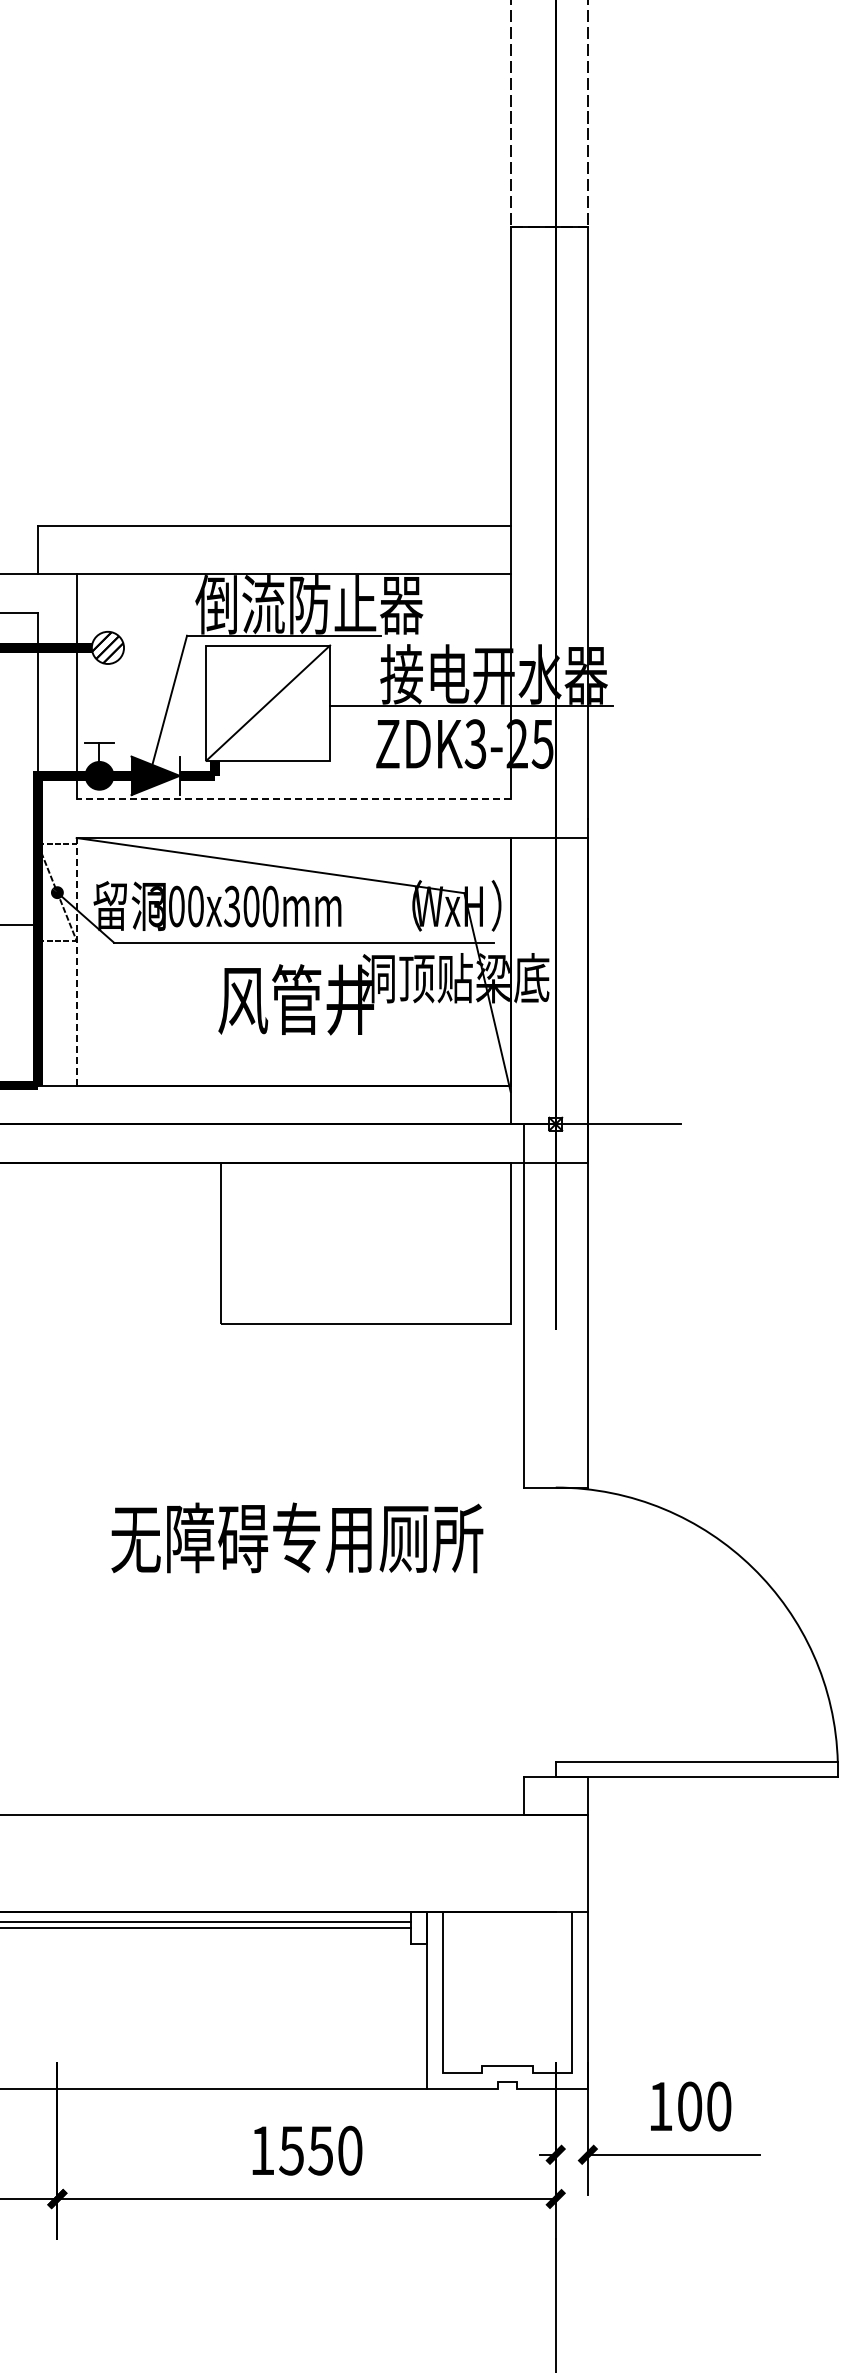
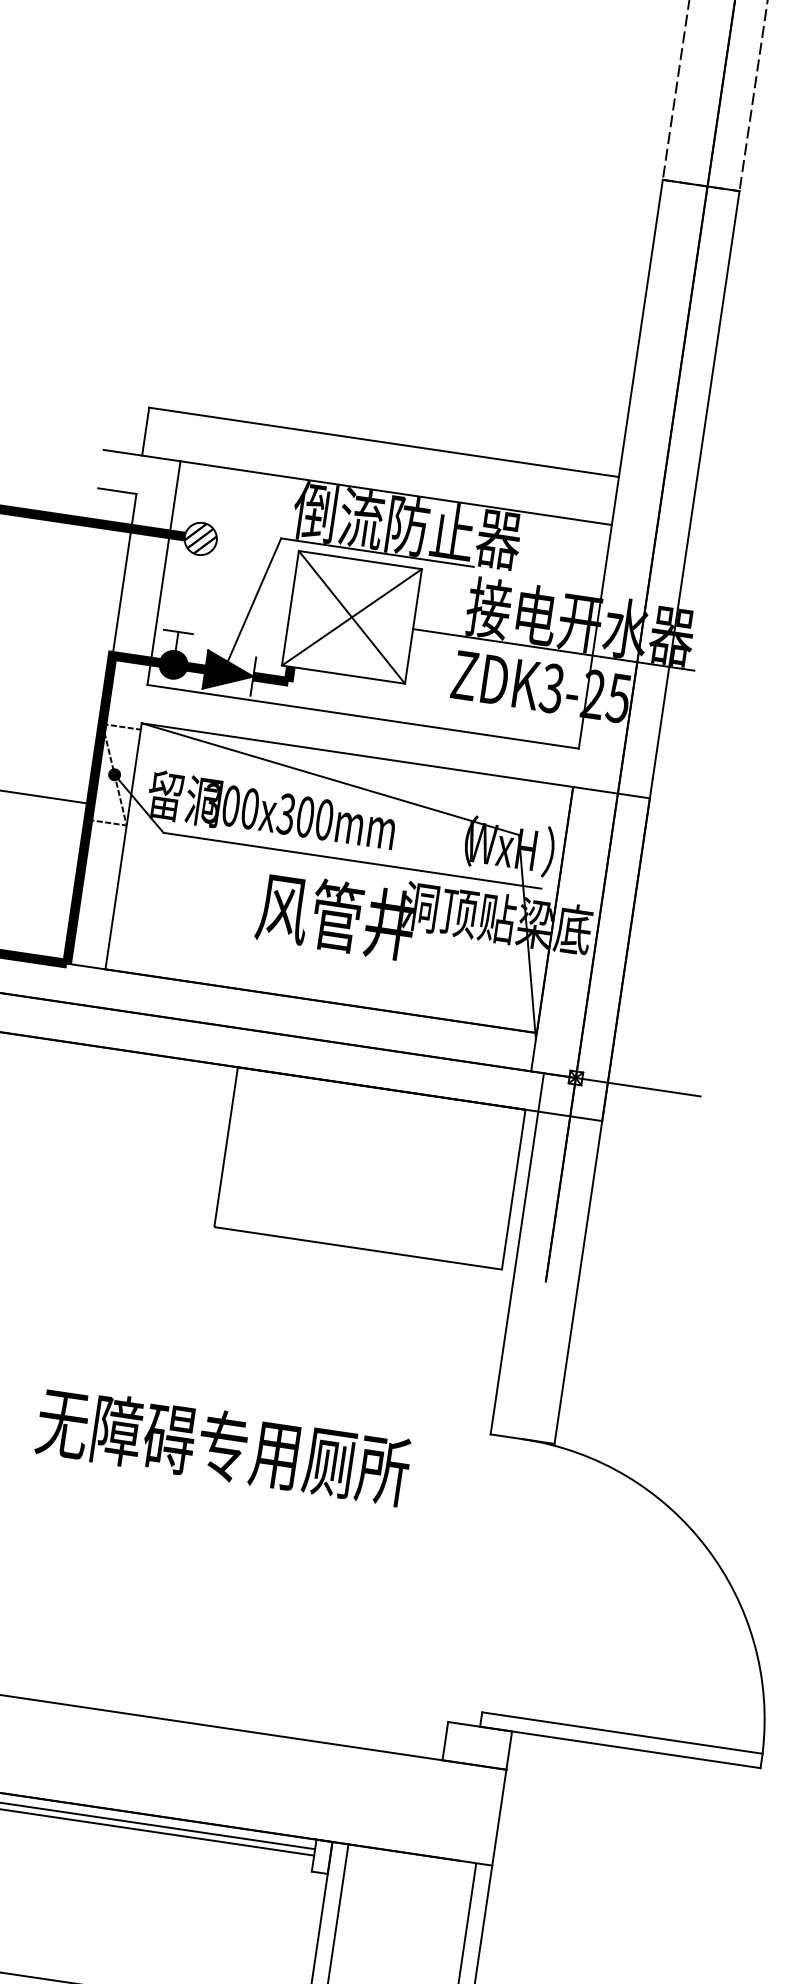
line: (268, 702) -> (352, 616), added
line: (293, 799) -> (362, 716), dashed -> solid
line: (76, 961) -> (123, 845), dashed -> solid
text: (297, 1537) -> (223, 1445), moved

